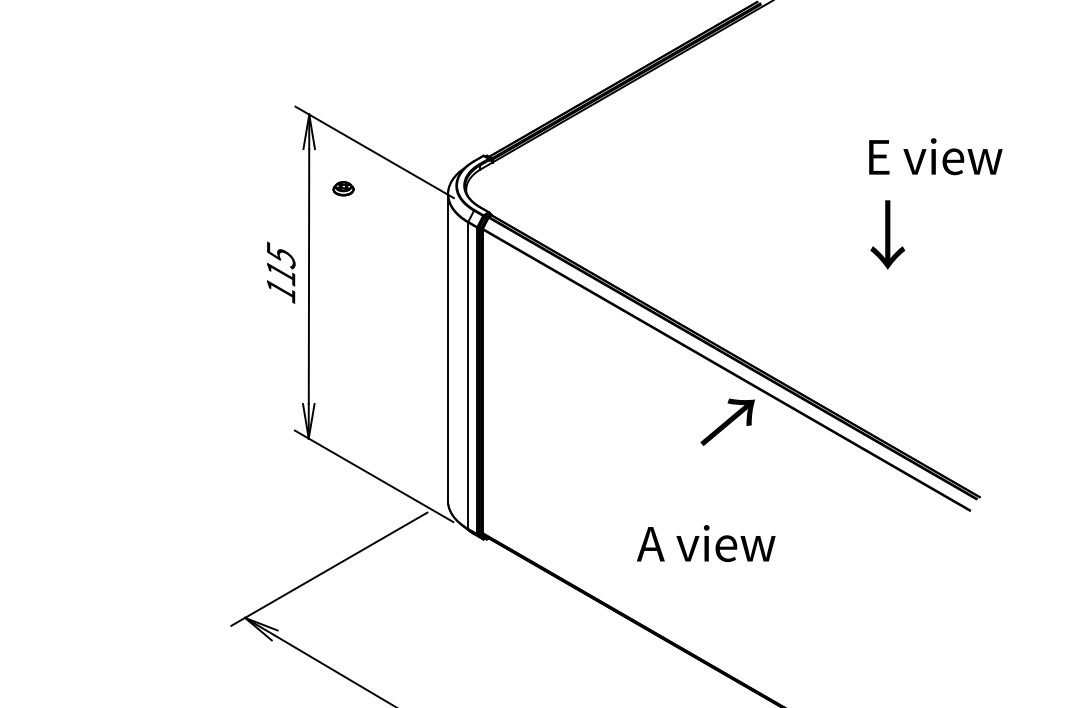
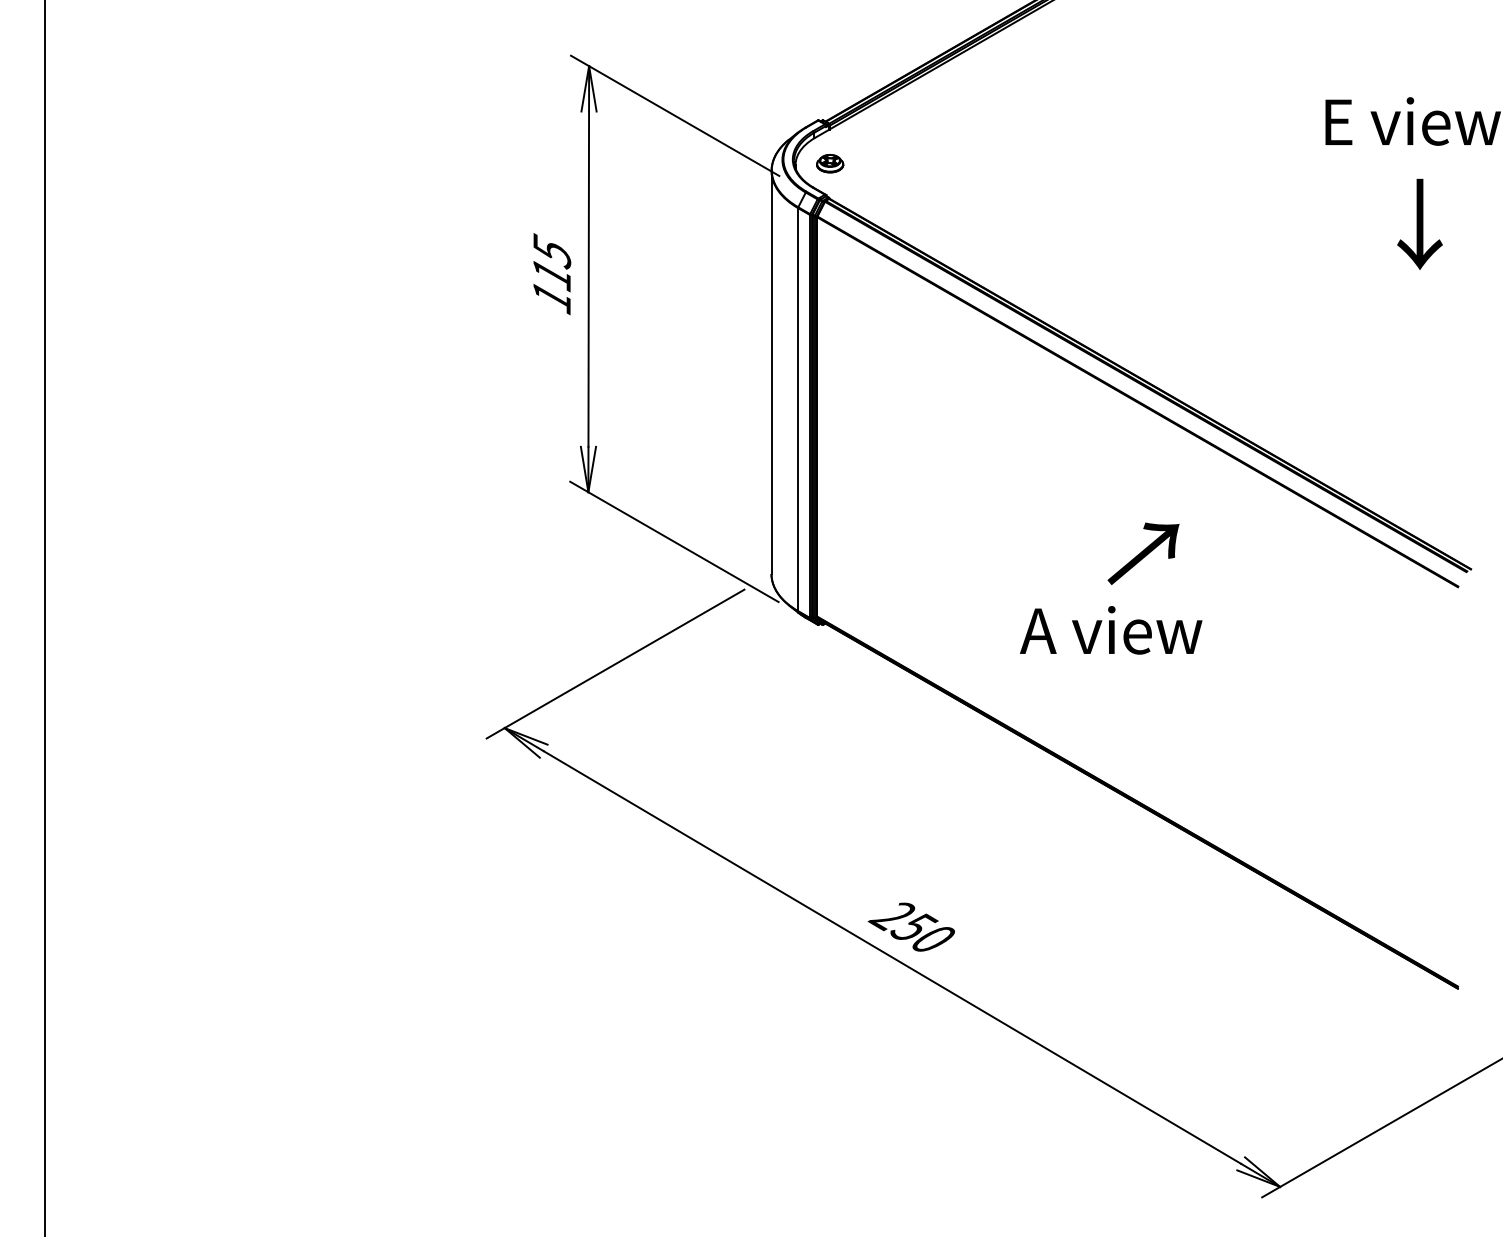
part: (343, 188) -> (830, 163), moved
text: (887, 234) -> (1419, 223), moved
text: (727, 422) -> (1143, 553), moved

